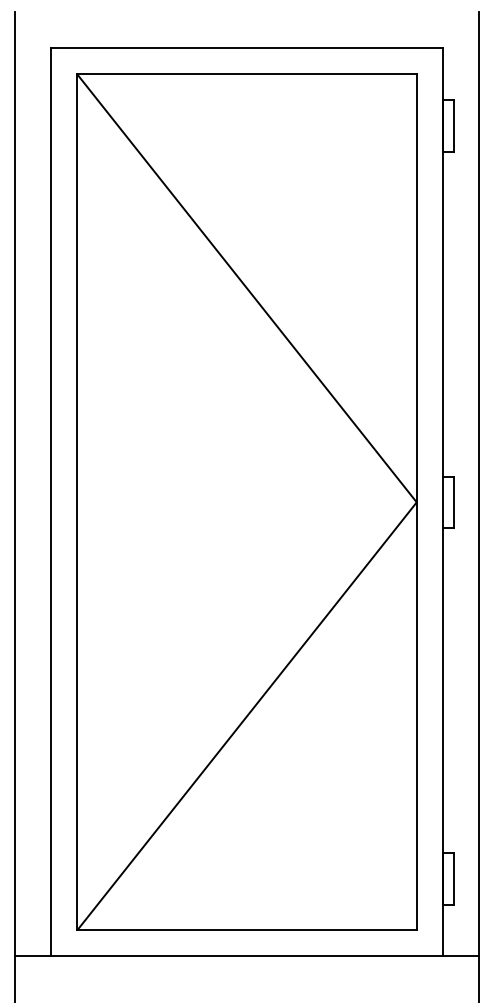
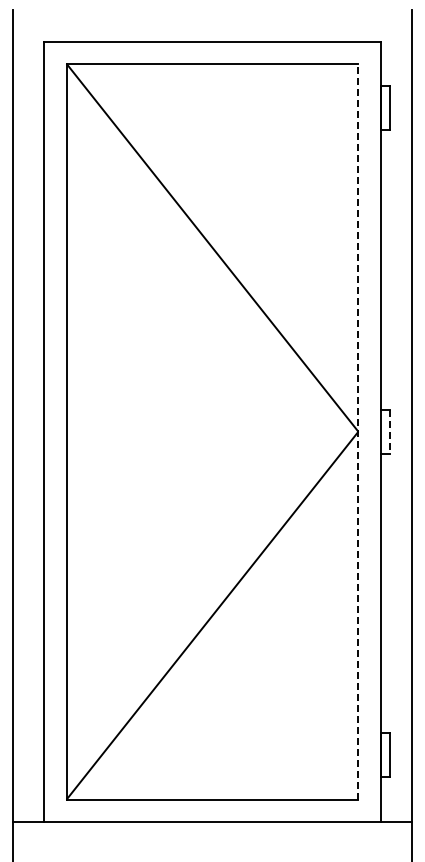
line: (416, 502) -> (358, 431), solid -> dashed
line: (454, 503) -> (390, 432), solid -> dashed

